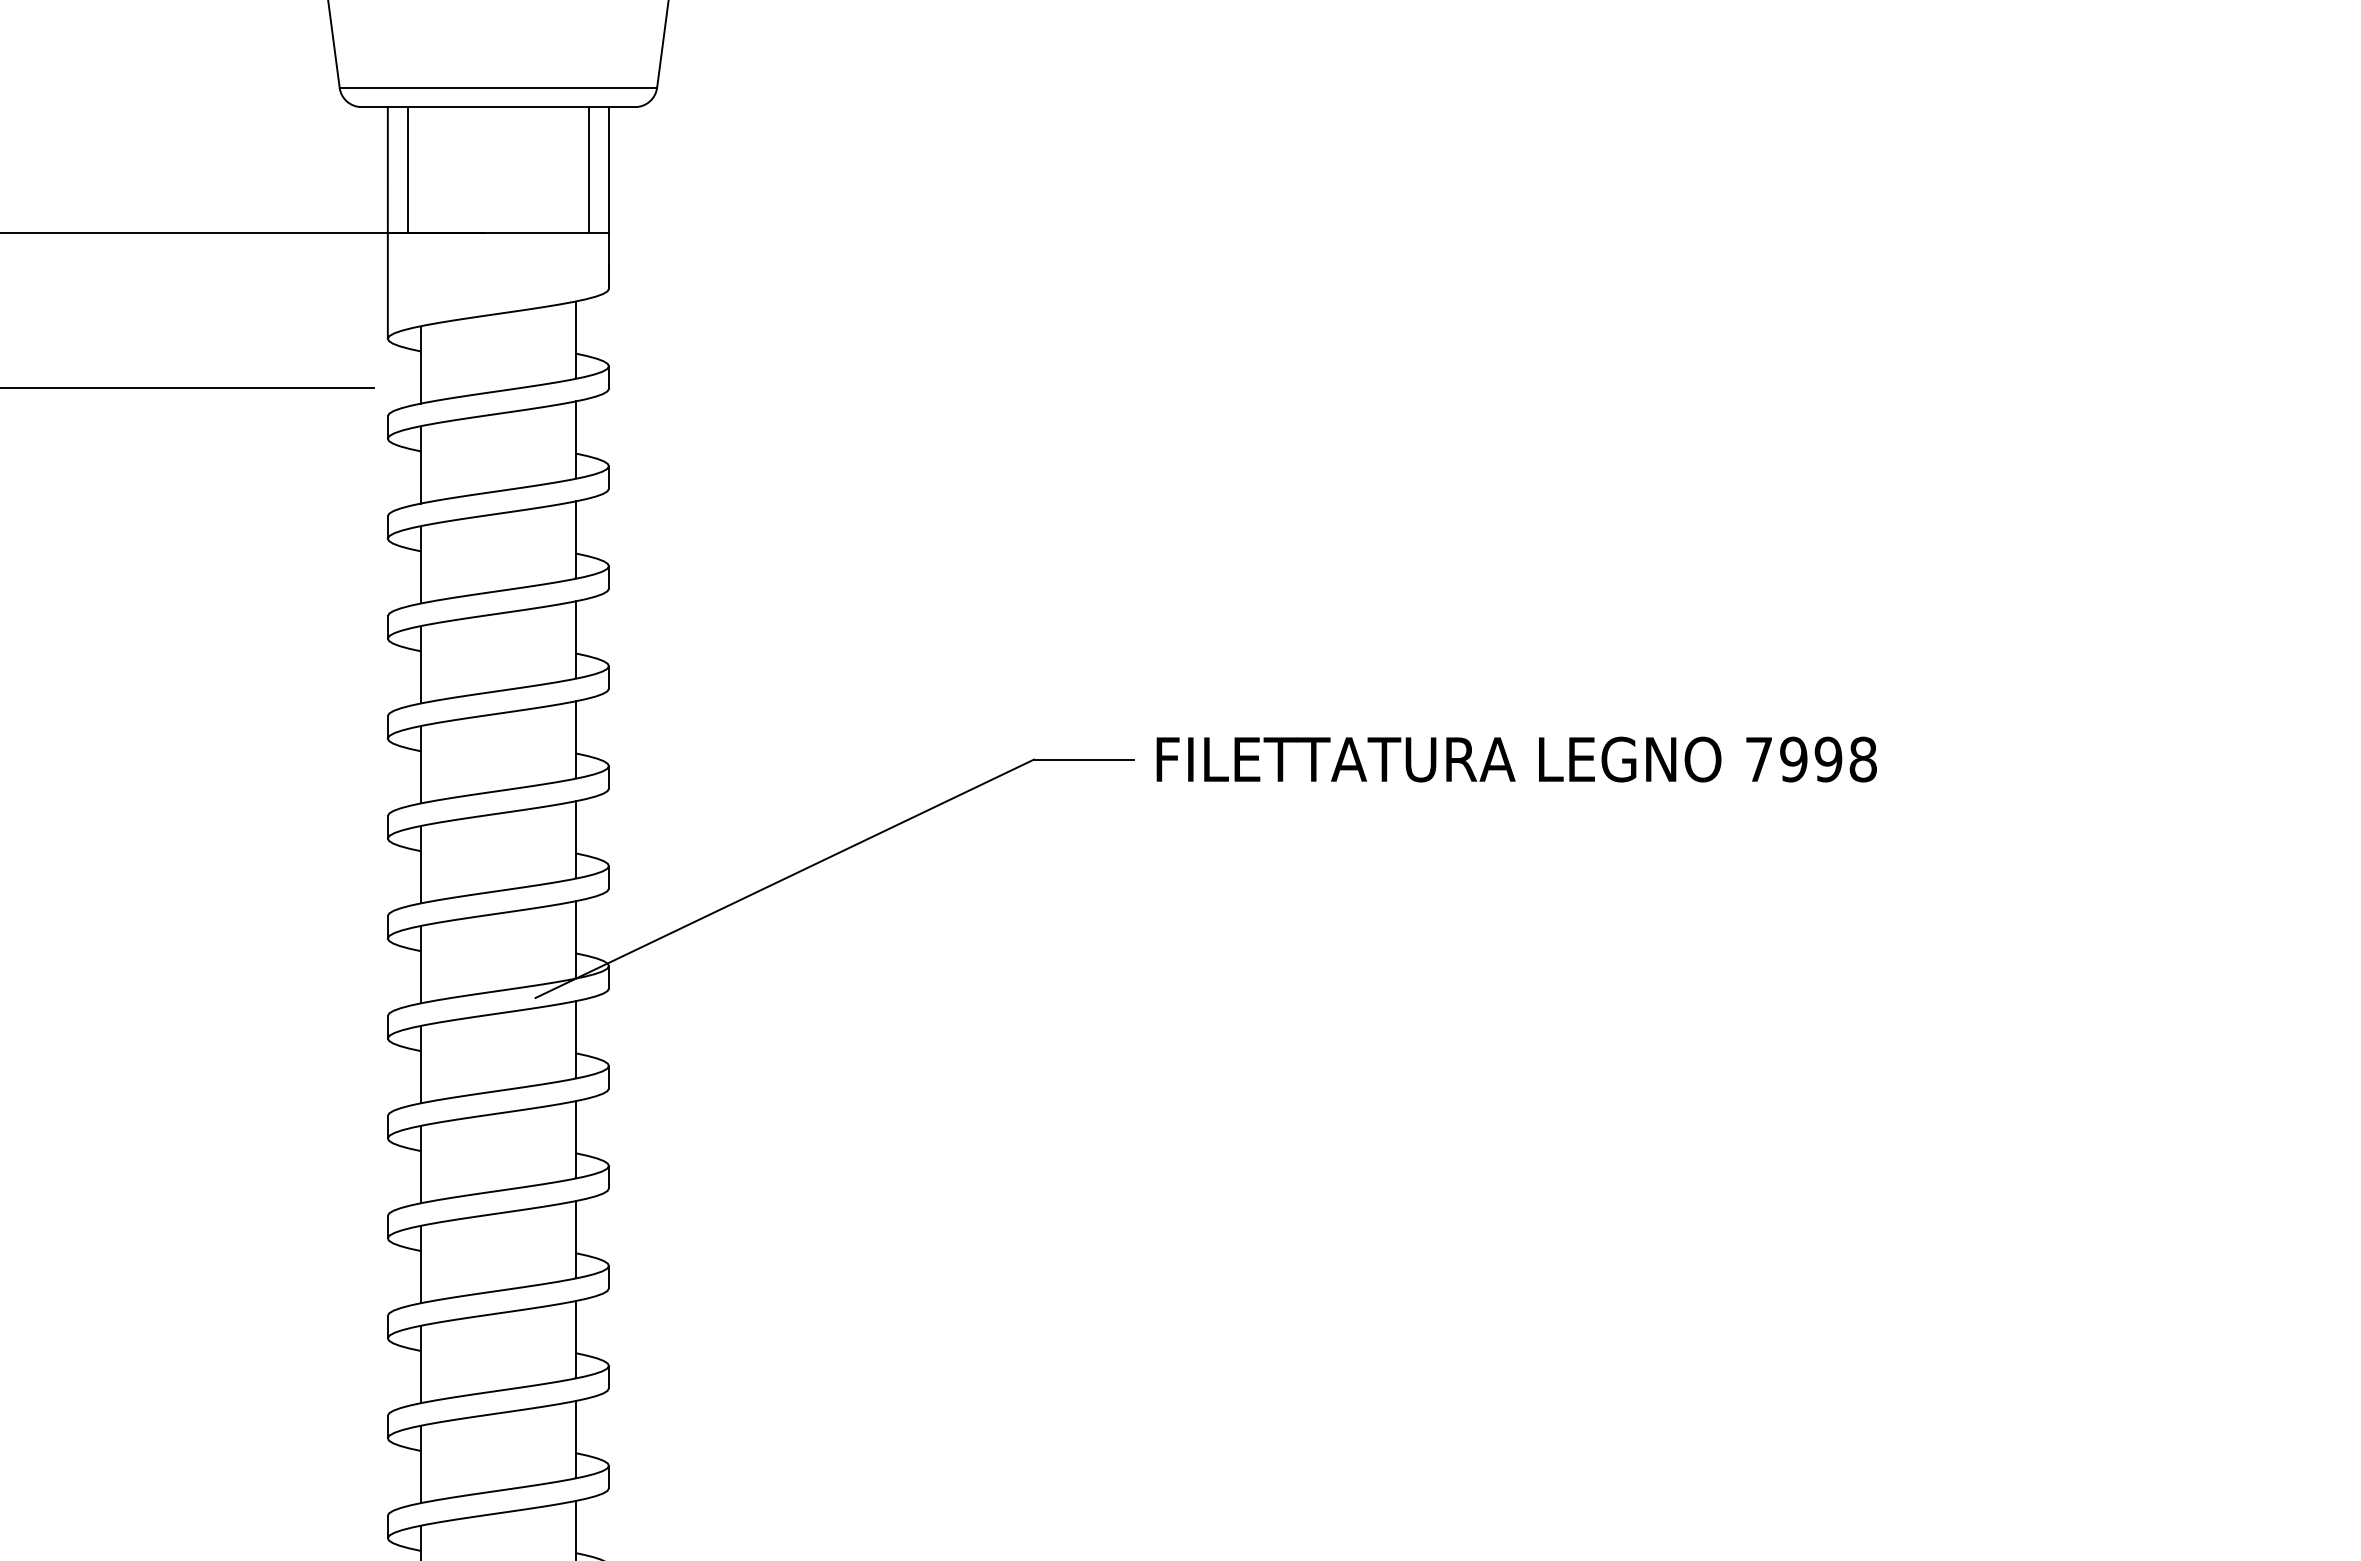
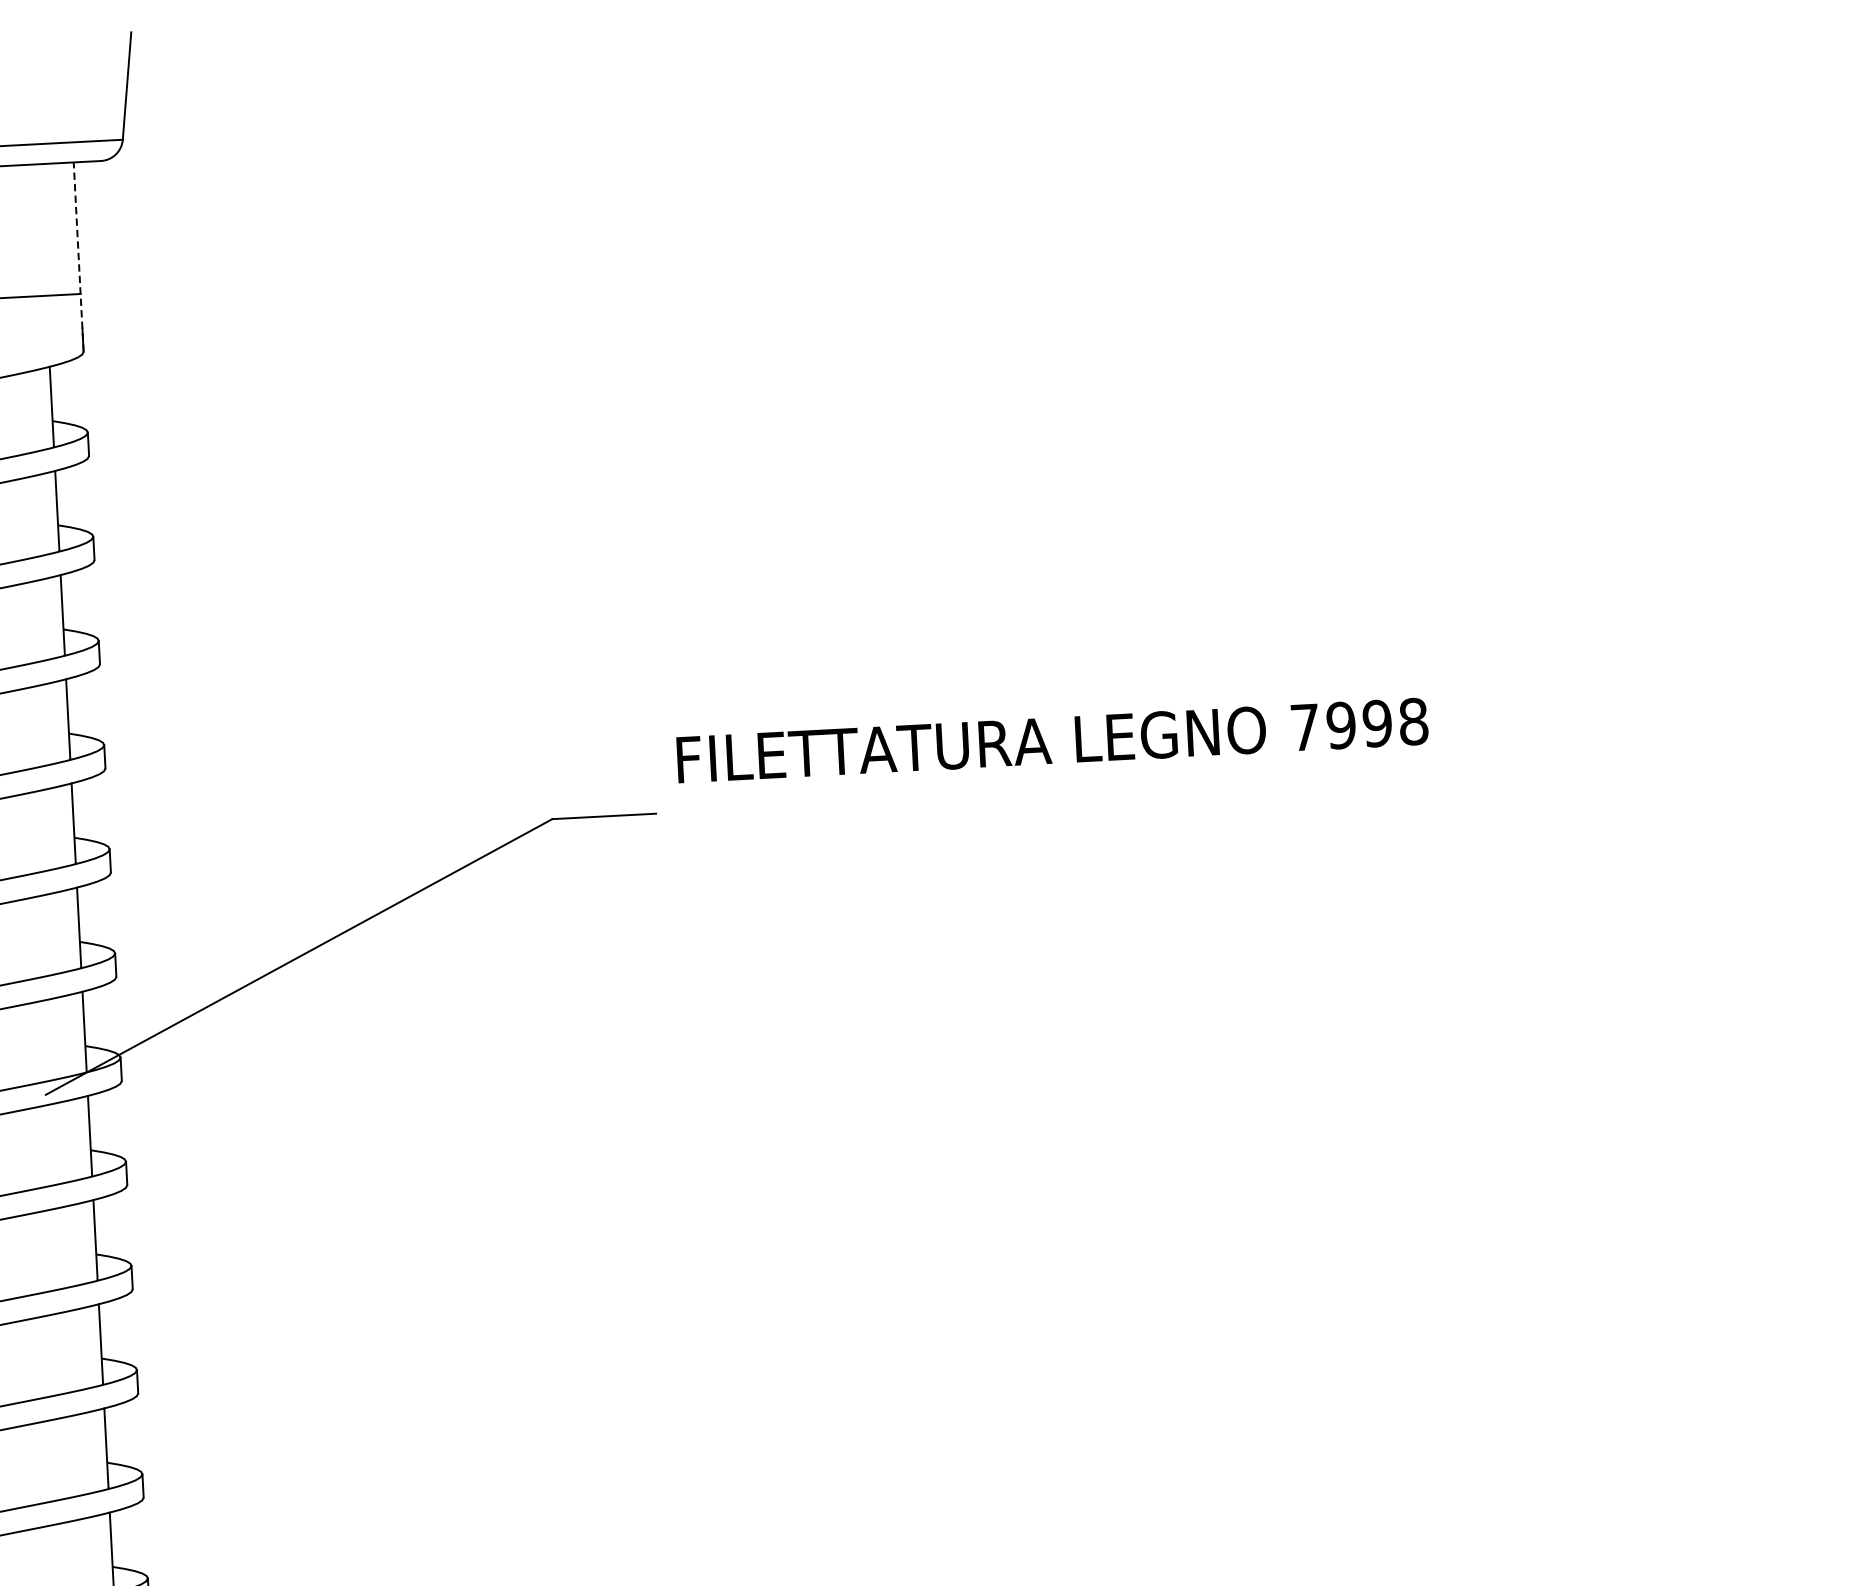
line: (589, 170) -> (56, 229), removed
line: (608, 197) -> (78, 256), solid -> dashed
text: (1516, 759) -> (1052, 740), moved

